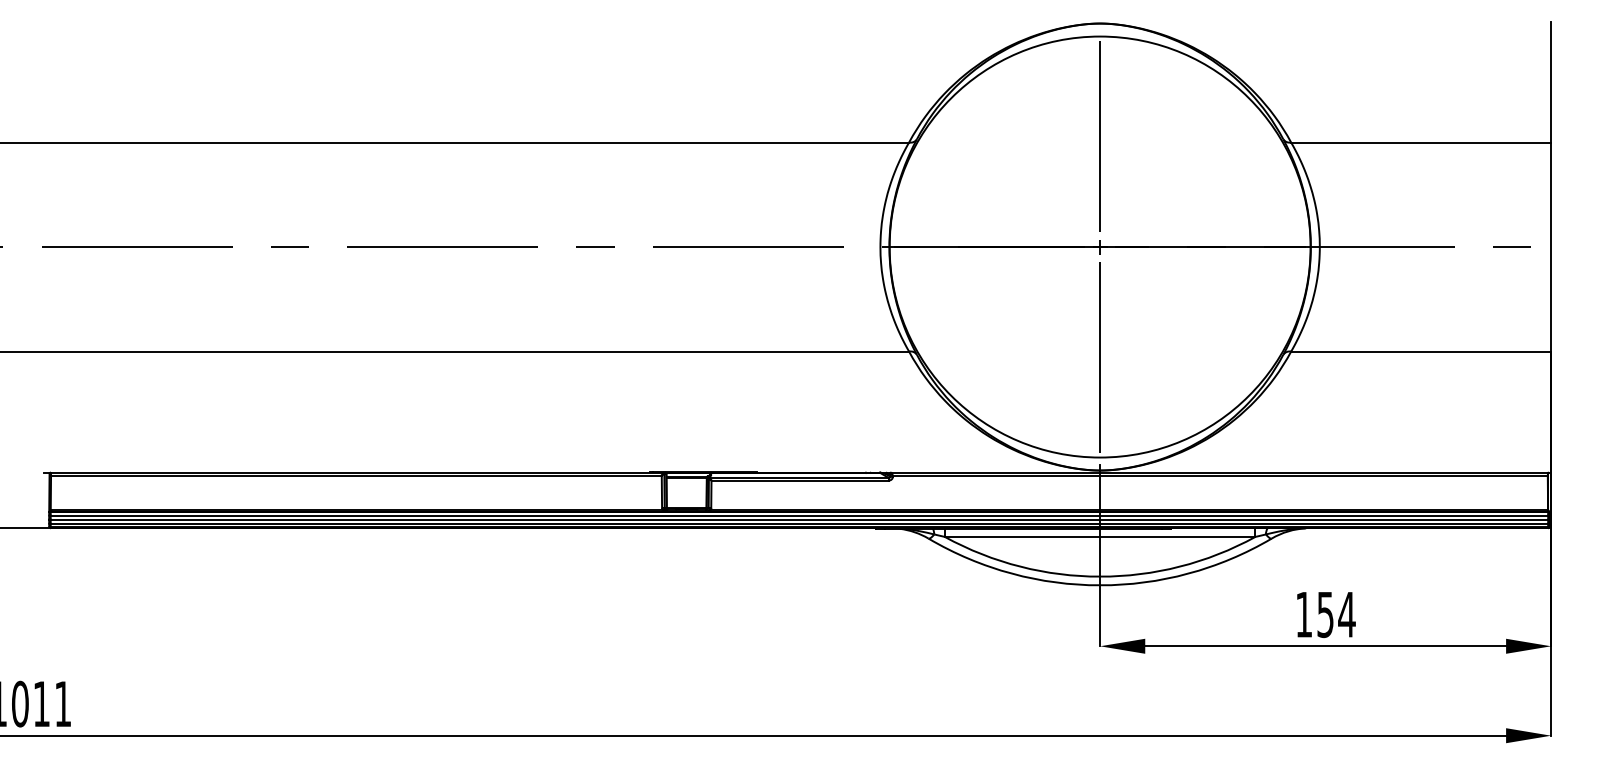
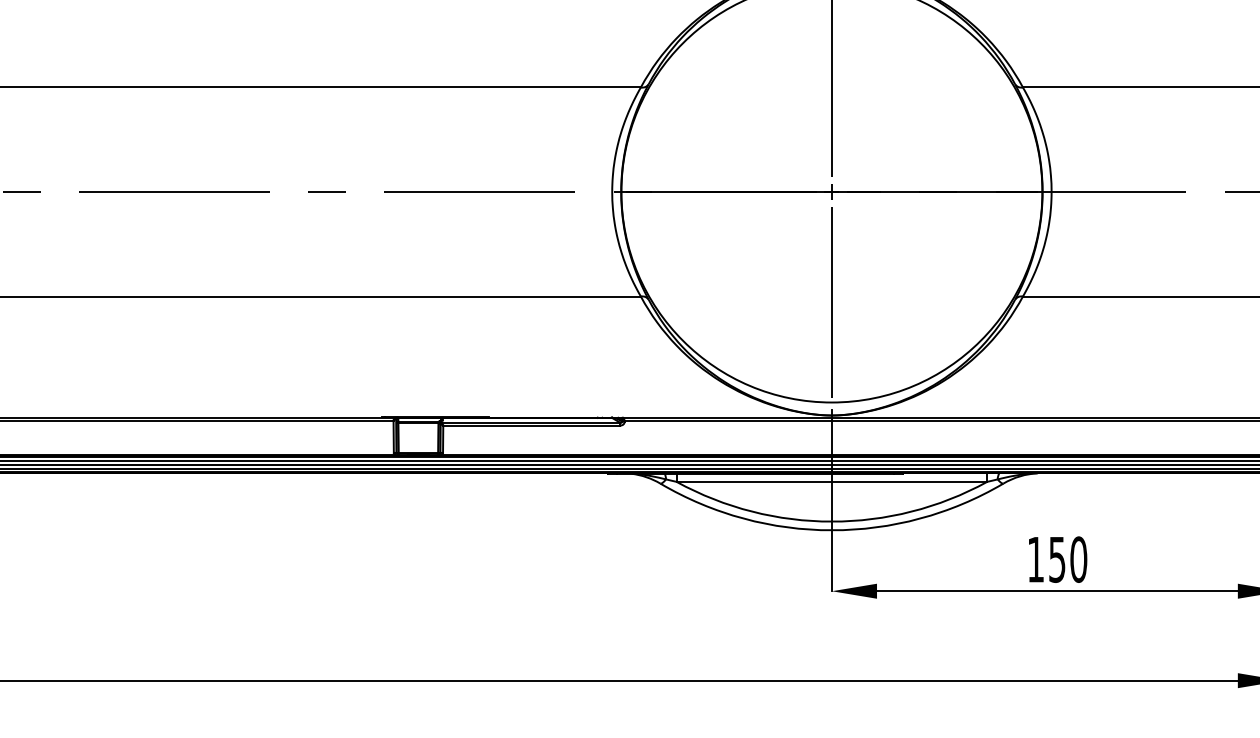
text: (1346, 614) -> (1078, 559), 154 -> 150

